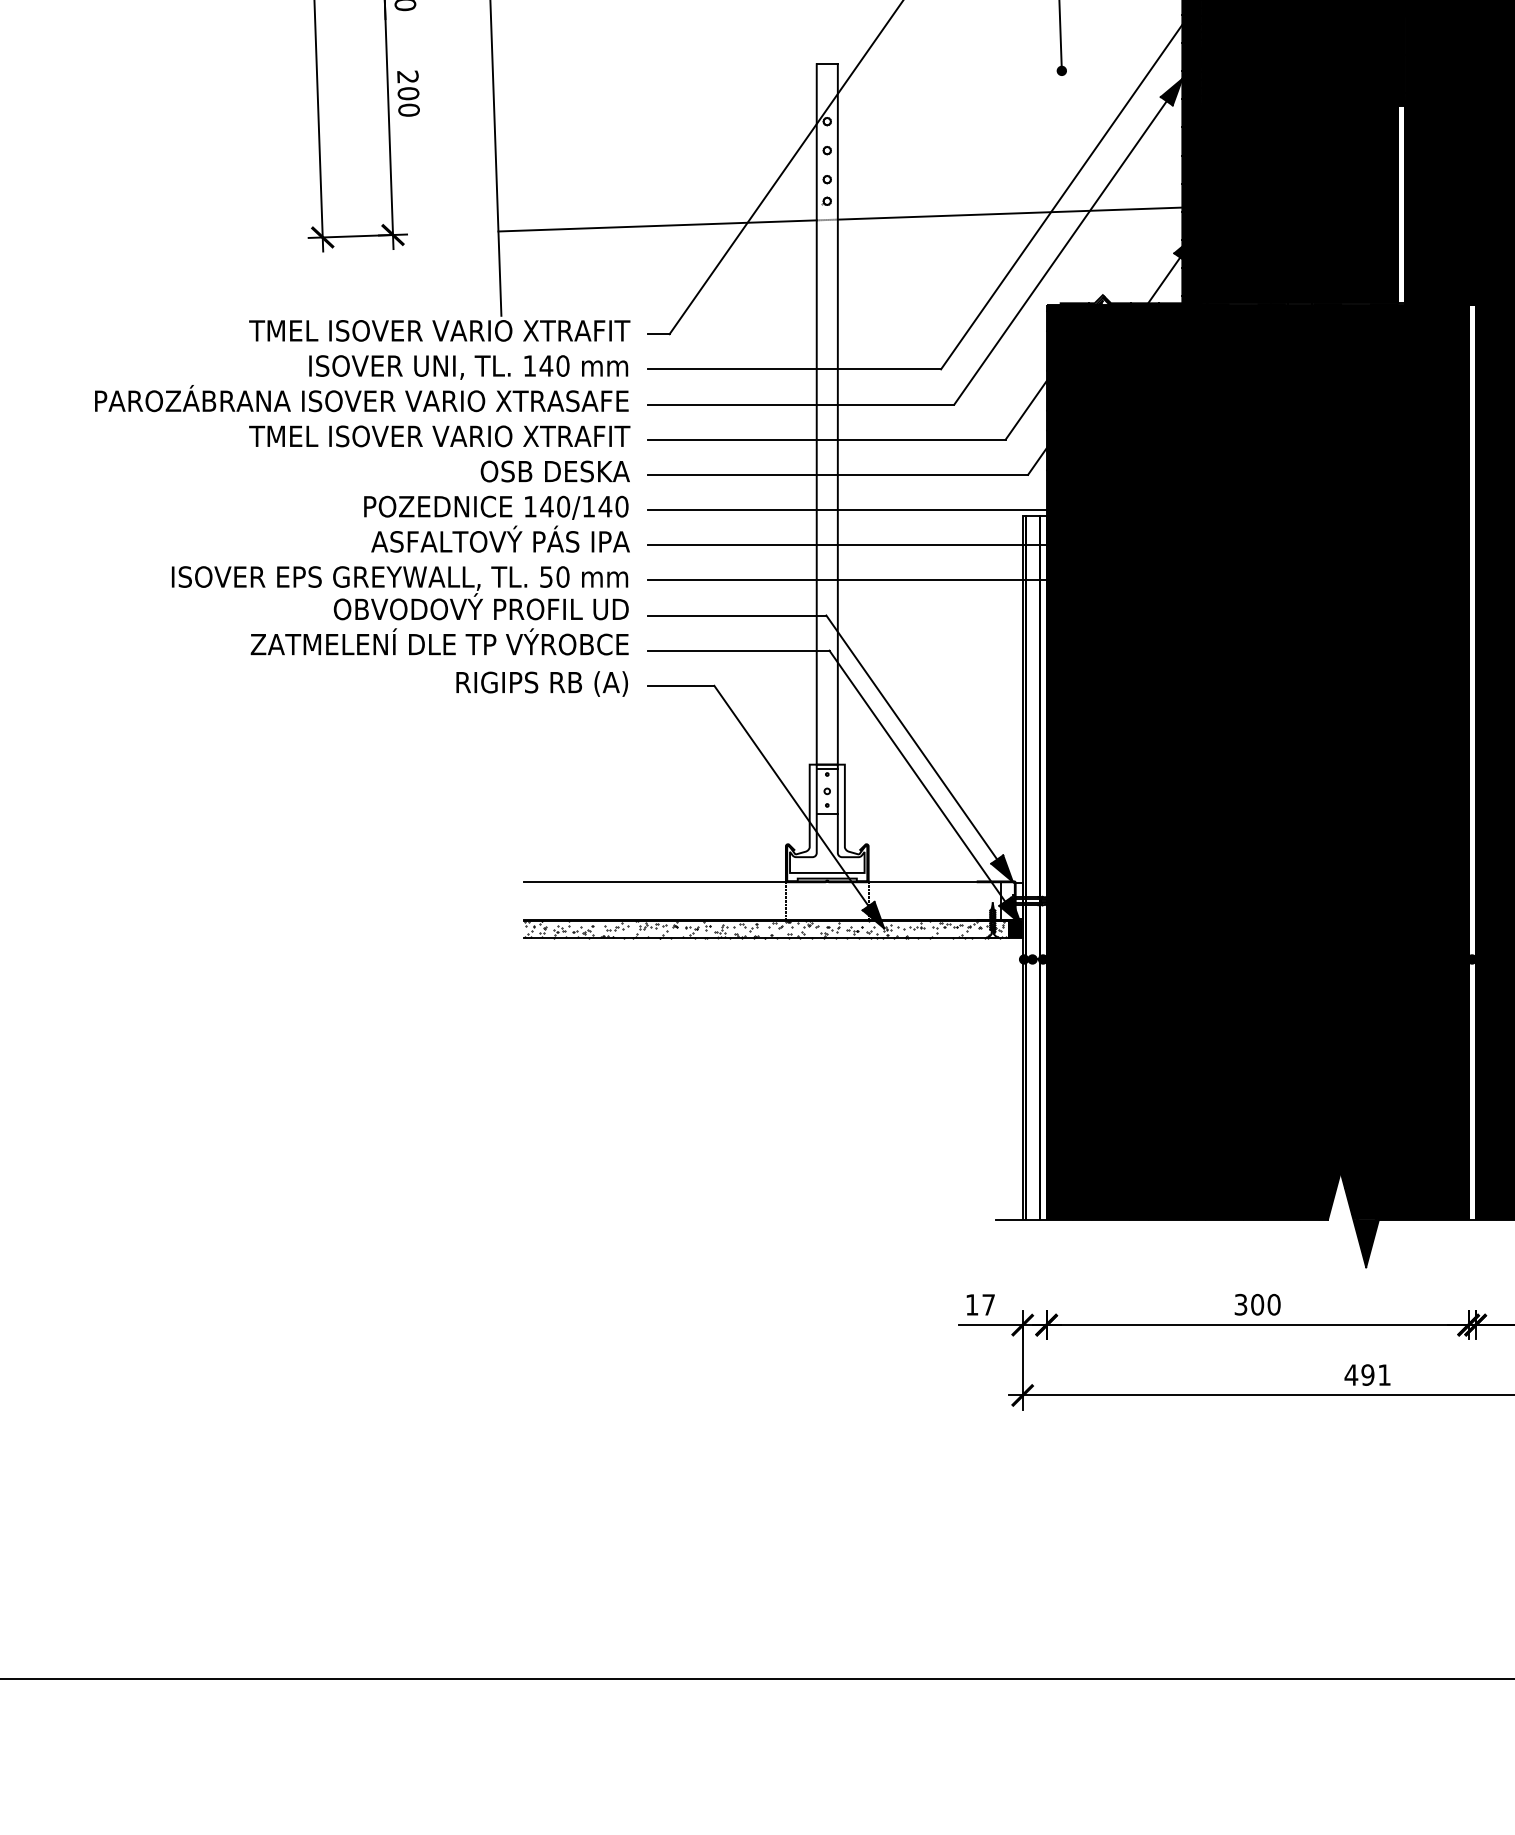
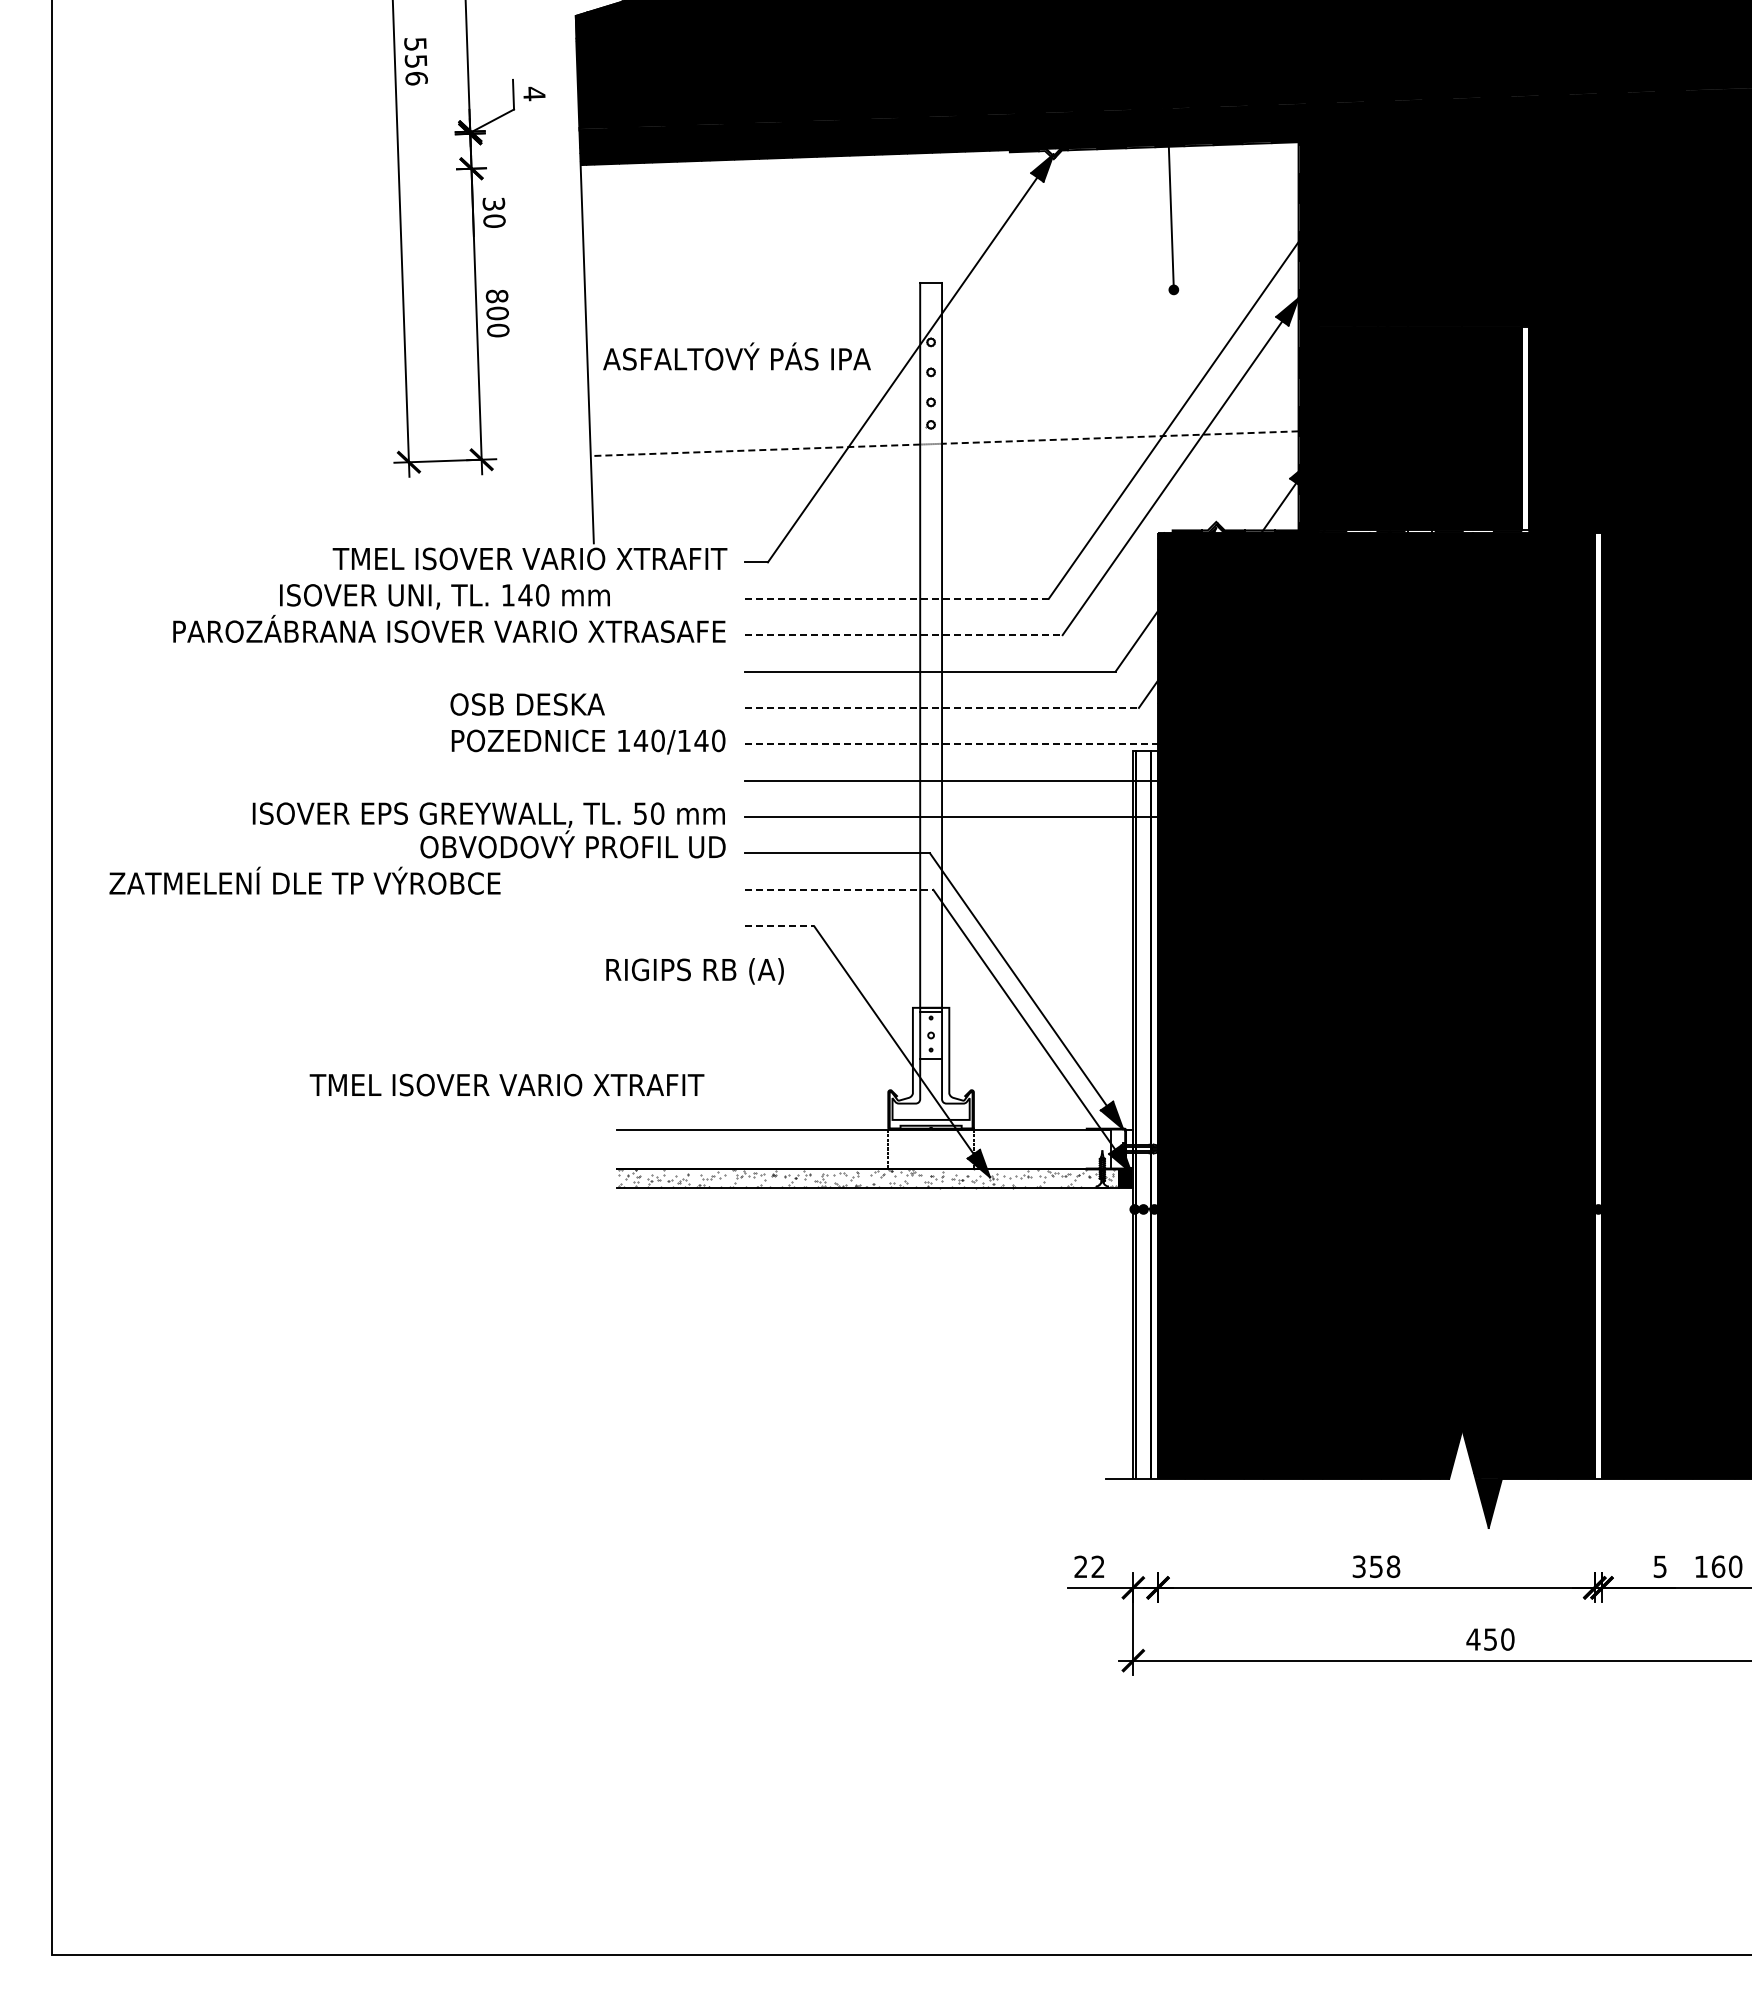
text: (407, 77) -> (496, 296), 200 -> 800
line: (1009, 213) -> (1119, 437), solid -> dashed
line: (657, 226) -> (755, 450), solid -> dashed
text: (468, 367) -> (444, 596), moved
line: (794, 369) -> (897, 598), solid -> dashed
line: (800, 404) -> (903, 635), solid -> dashed
text: (439, 435) -> (506, 1084), moved
text: (555, 471) -> (527, 704), moved
line: (838, 474) -> (942, 707), solid -> dashed
line: (855, 510) -> (960, 744), solid -> dashed
text: (500, 539) -> (736, 356), moved
text: (439, 641) -> (304, 880), moved
line: (738, 650) -> (839, 889), solid -> dashed
text: (541, 684) -> (694, 971), moved
line: (681, 686) -> (780, 926), solid -> dashed
hatch: (764, 929) -> (866, 1178), removed
text: (980, 1304) -> (1089, 1566), 17 -> 22
text: (1265, 1304) -> (1384, 1566), 300 -> 358
text: (1375, 1375) -> (1498, 1639), 491 -> 450

